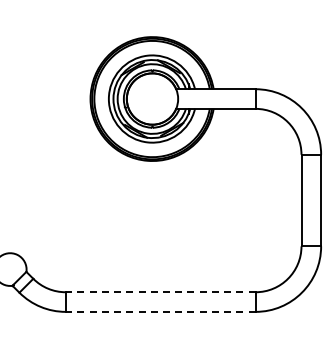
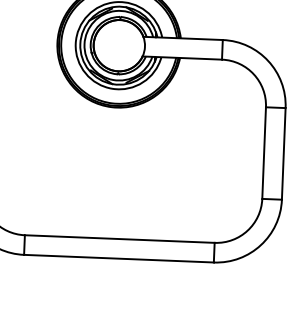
line: (160, 292) -> (119, 239), dashed -> solid
line: (160, 311) -> (118, 258), dashed -> solid

